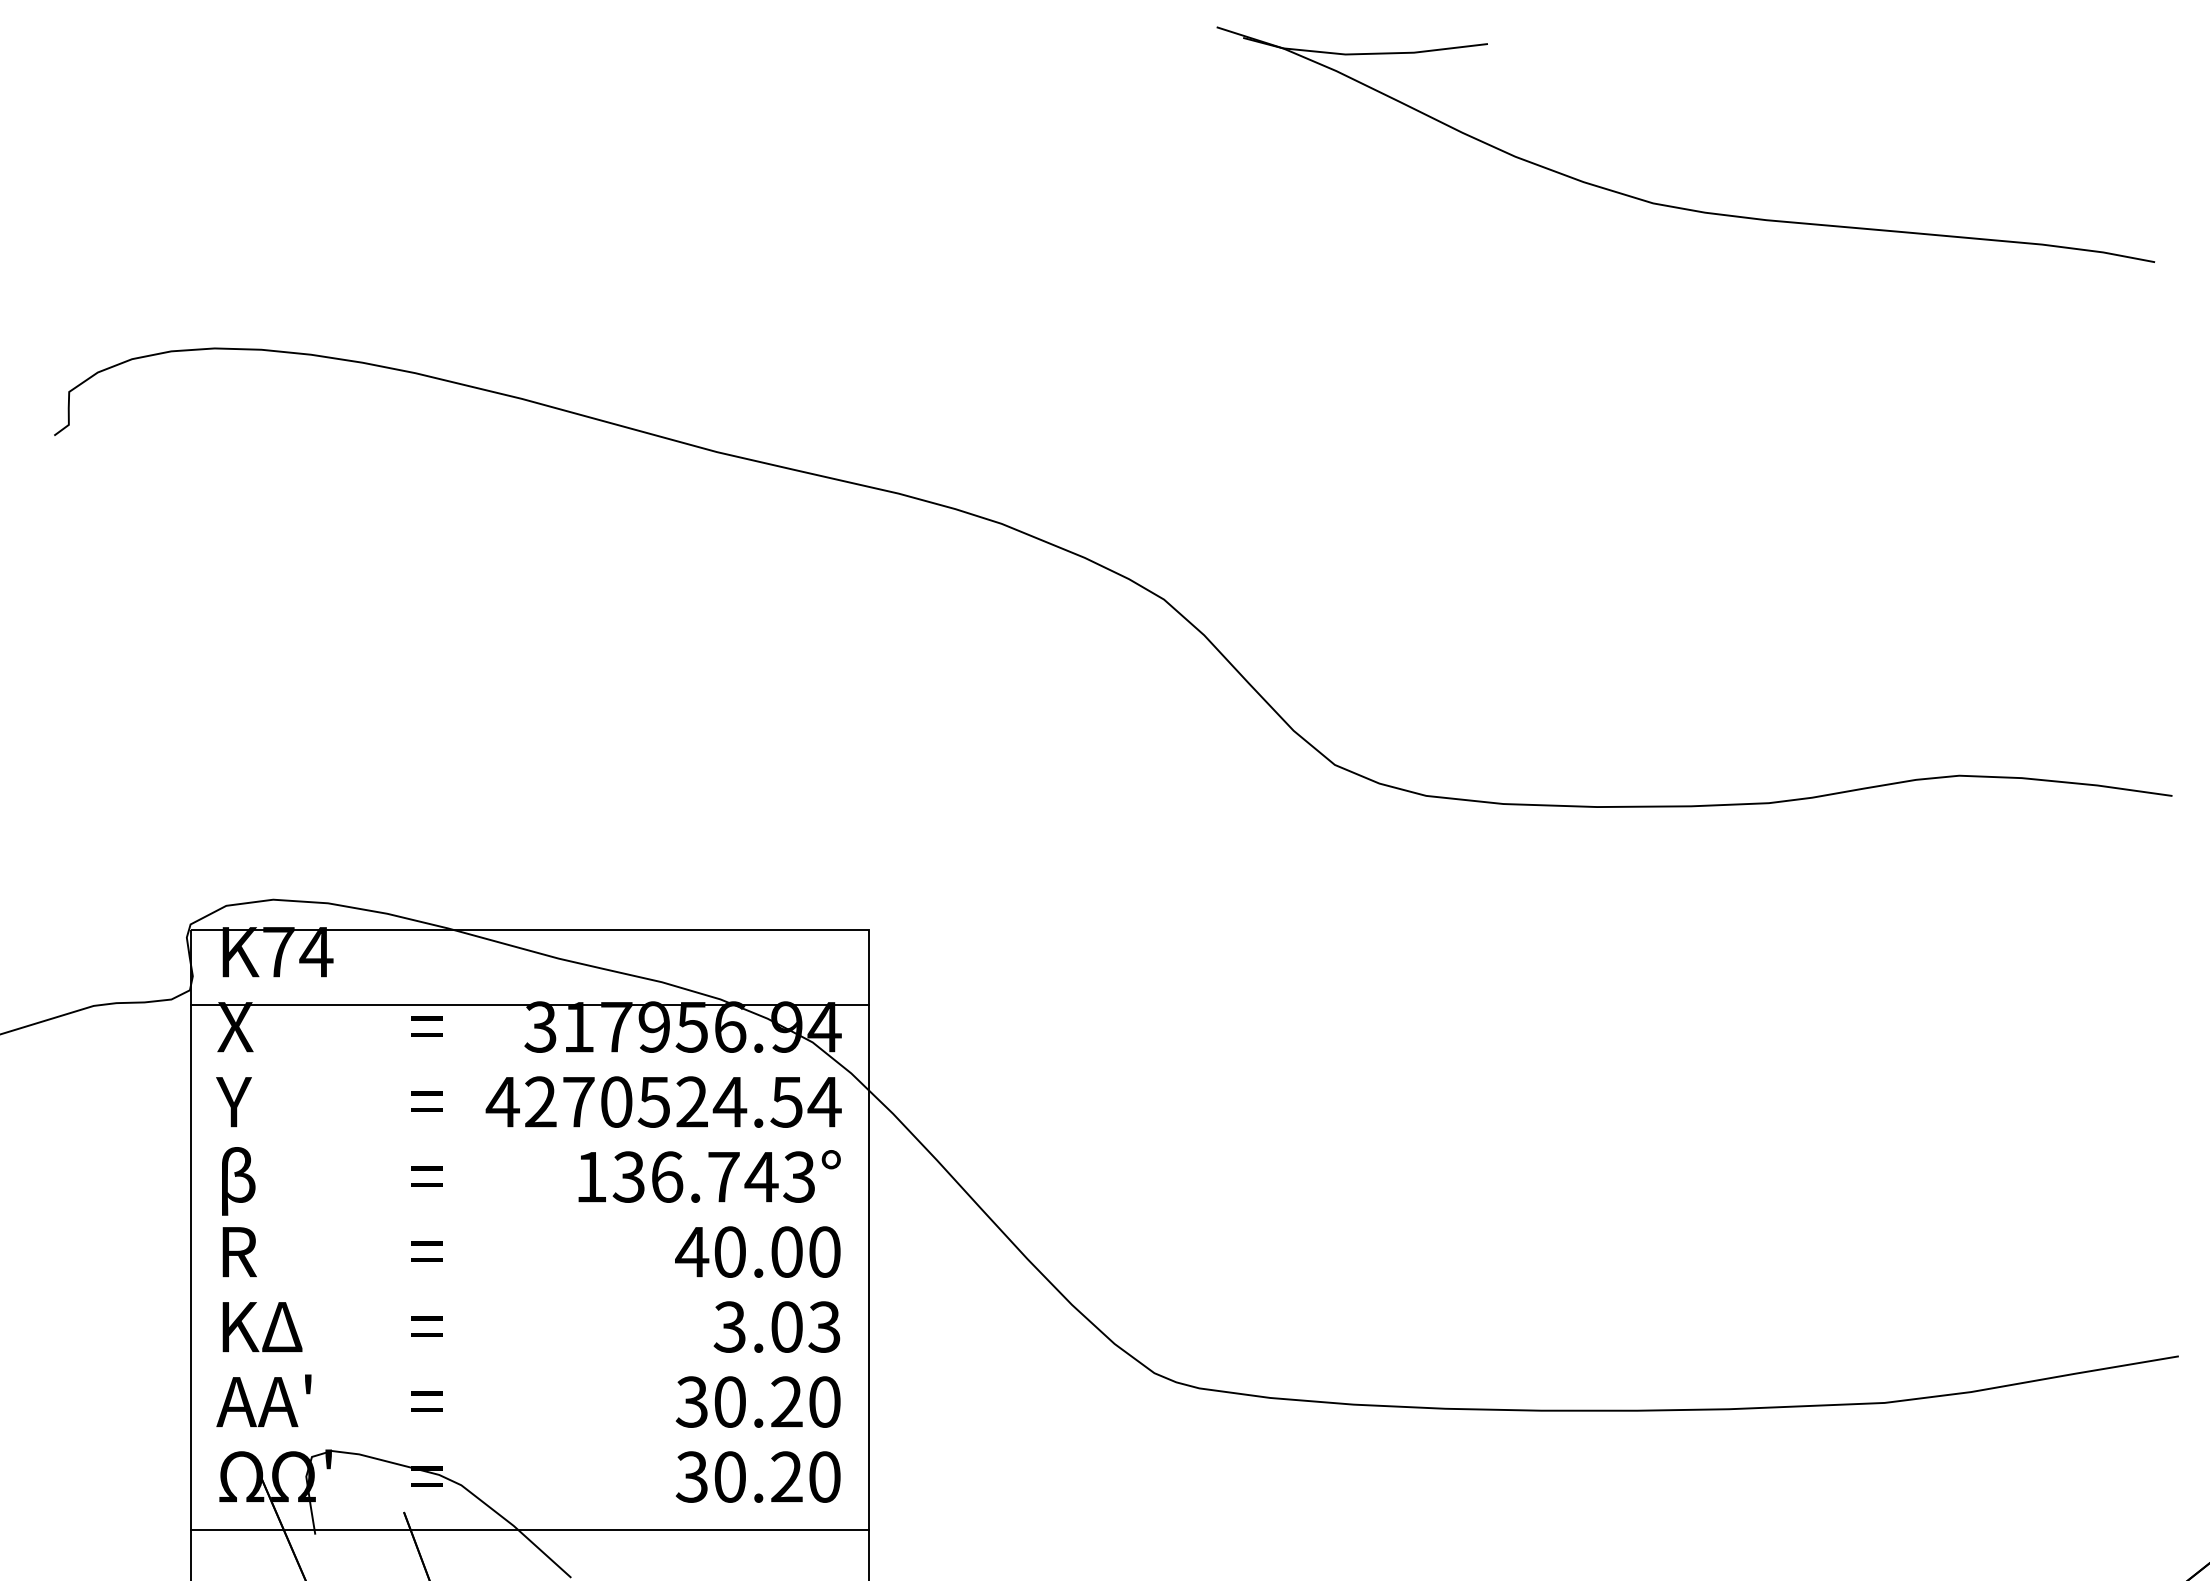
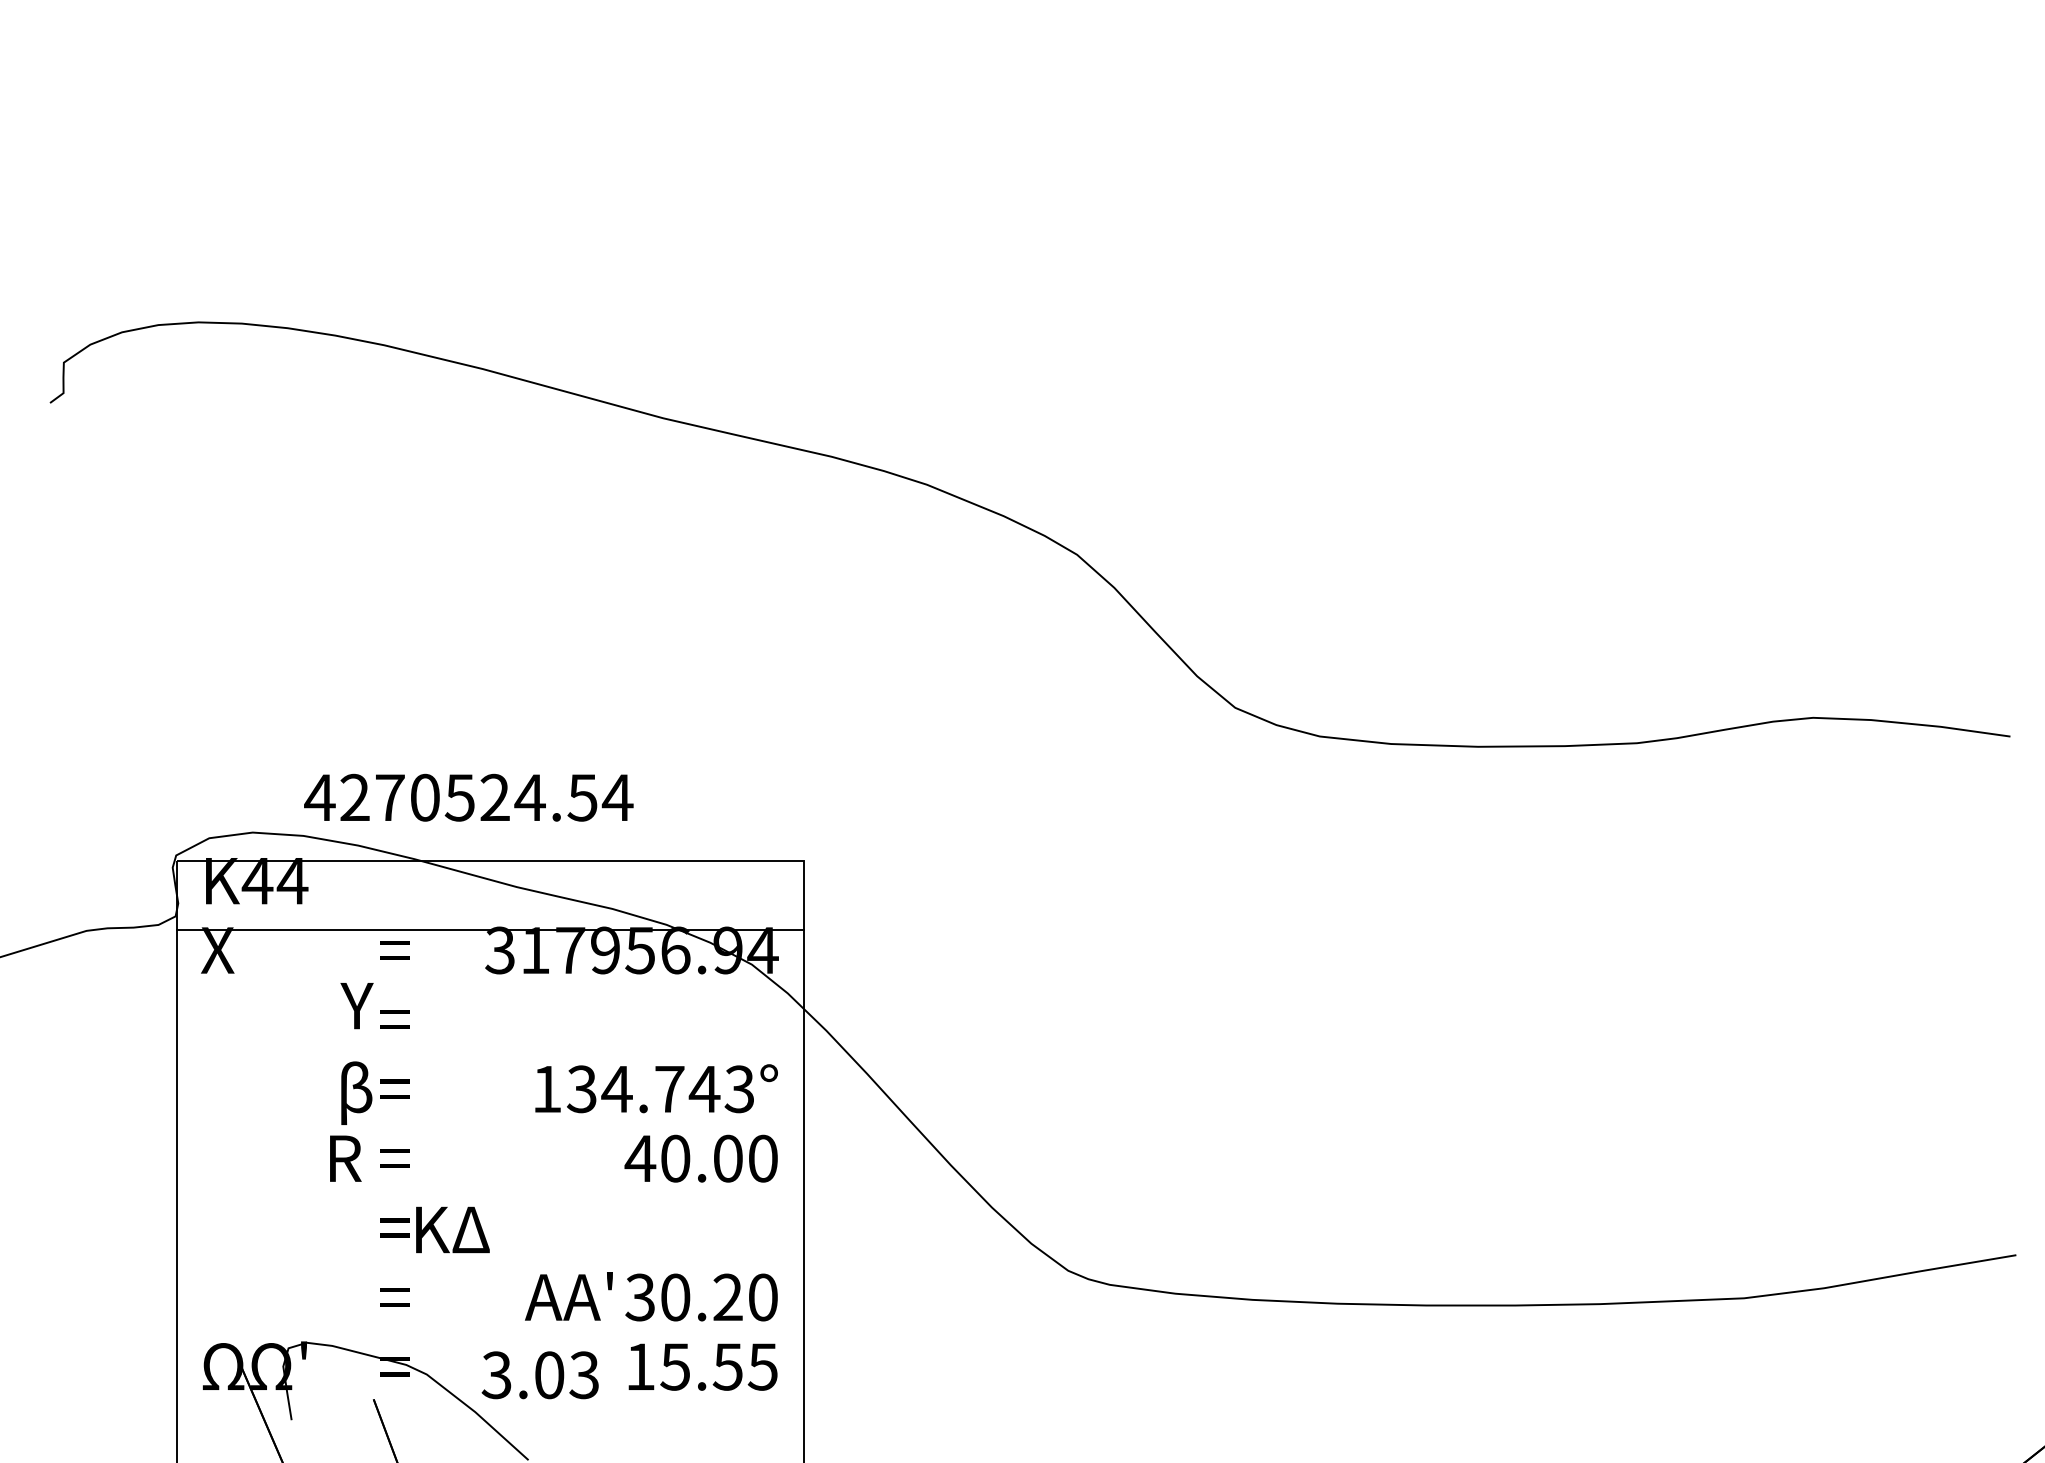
part: (1672, 205) -> (1547, 190), removed
text: (278, 952) -> (257, 881), K74 -> K44
text: (663, 1101) -> (468, 797), moved
text: (233, 1102) -> (356, 1006), moved
text: (666, 1176) -> (616, 1088), 136.743° -> 134.743°
text: (238, 1181) -> (356, 1093), moved
text: (239, 1252) -> (345, 1159), moved
text: (262, 1326) -> (452, 1229), moved
text: (776, 1326) -> (539, 1374), moved
text: (263, 1400) -> (568, 1296), moved
text: (757, 1476) -> (700, 1366), 30.20 -> 15.55
line: (529, 1530) -> (489, 1416), removed

